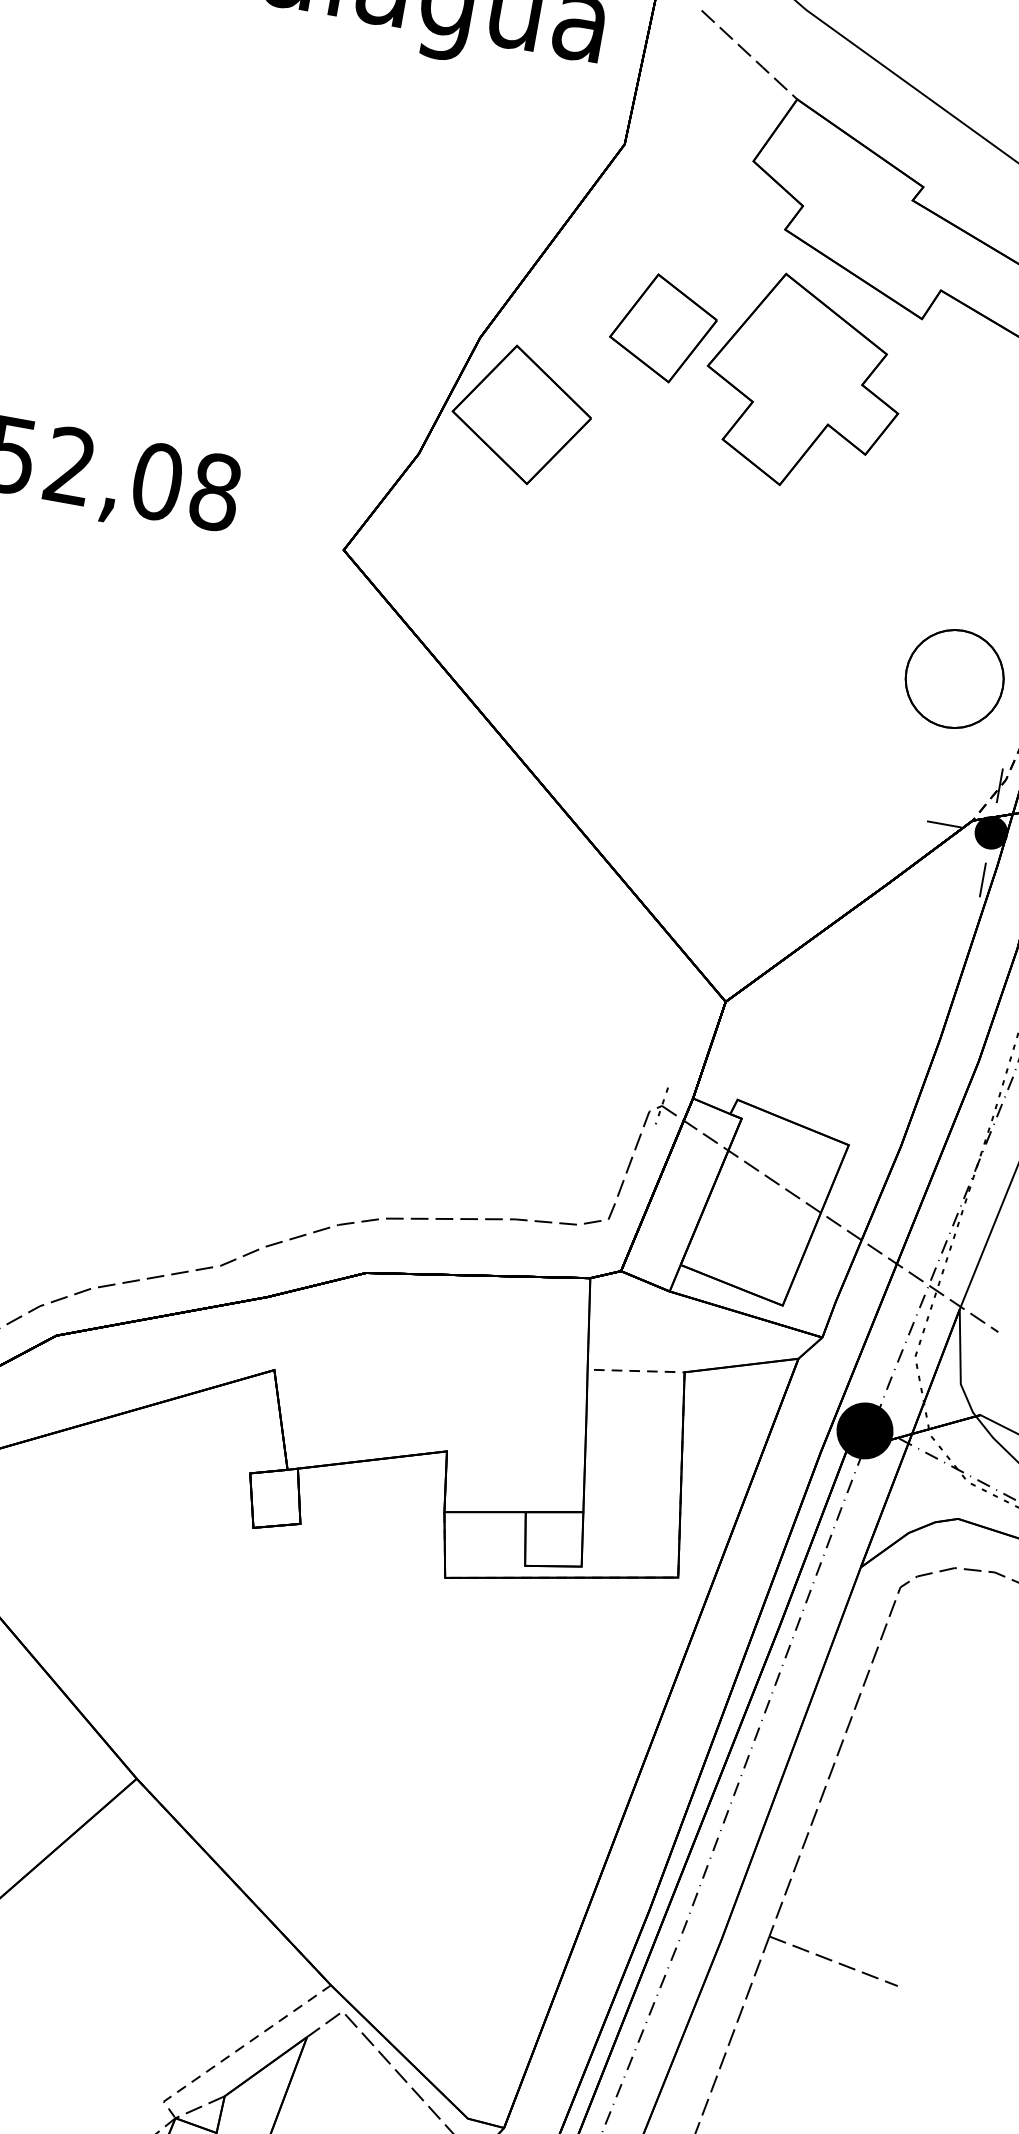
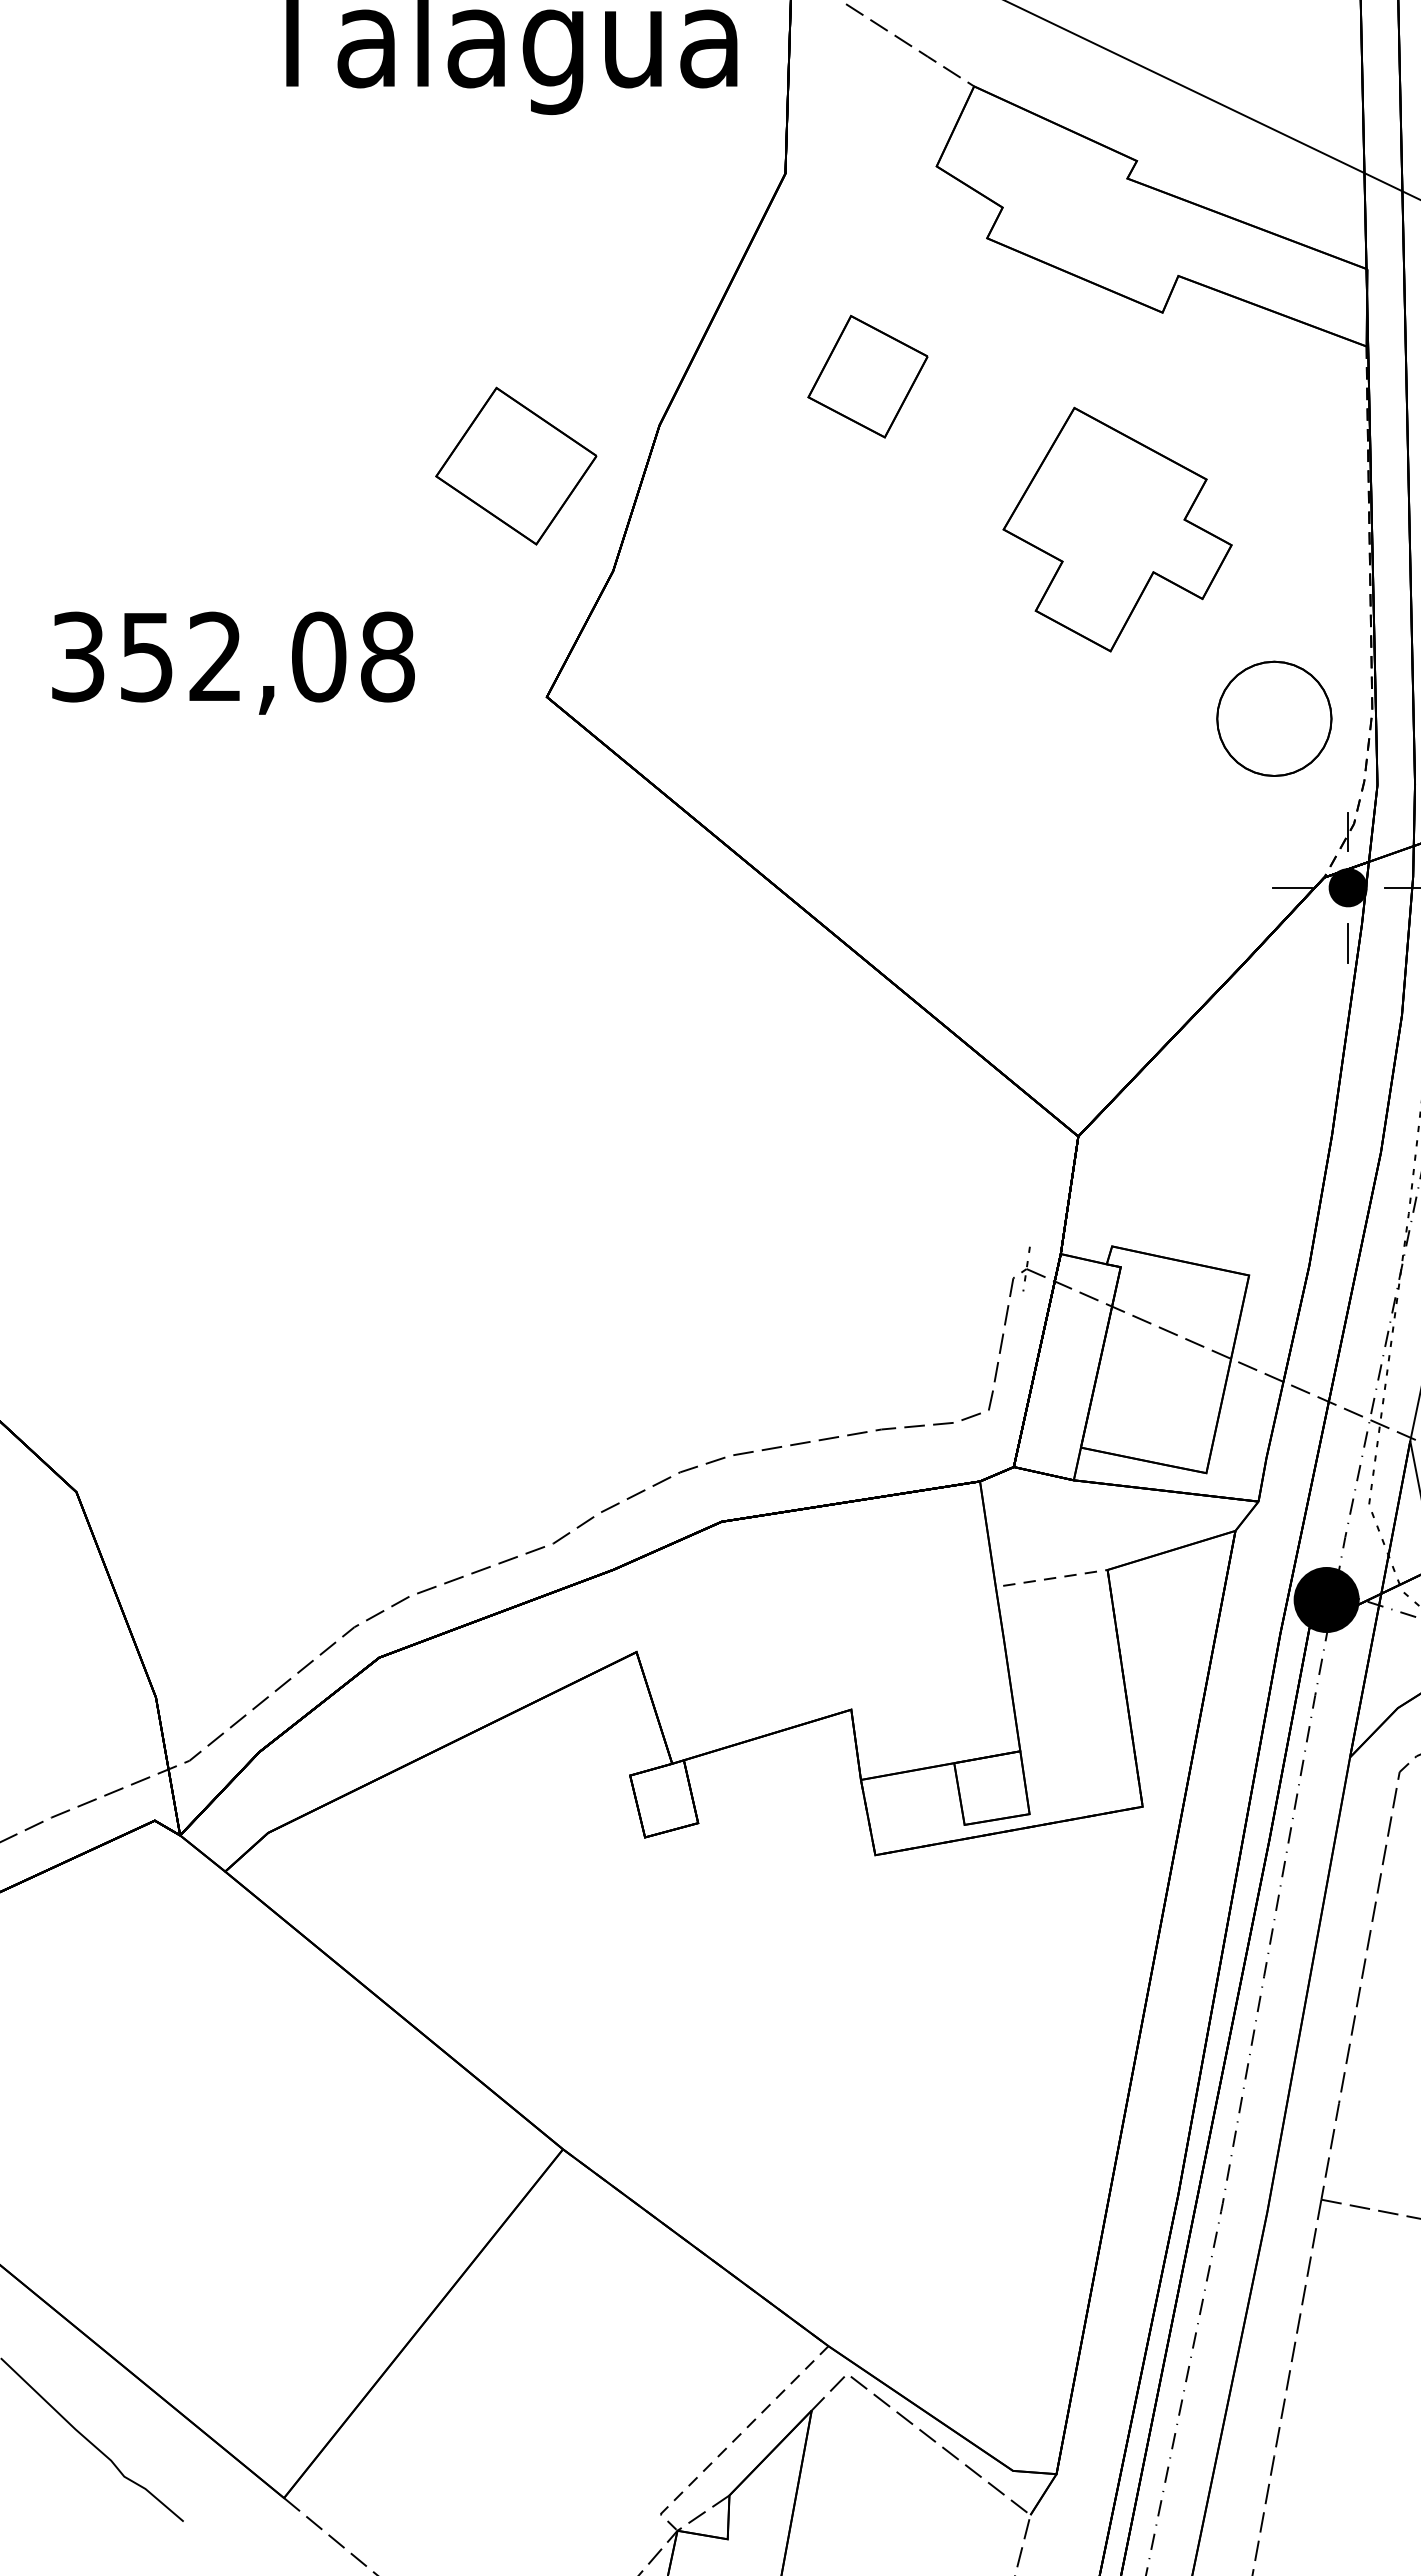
part: (804, 383) -> (1117, 529), moved
part: (522, 414) -> (516, 465), moved

